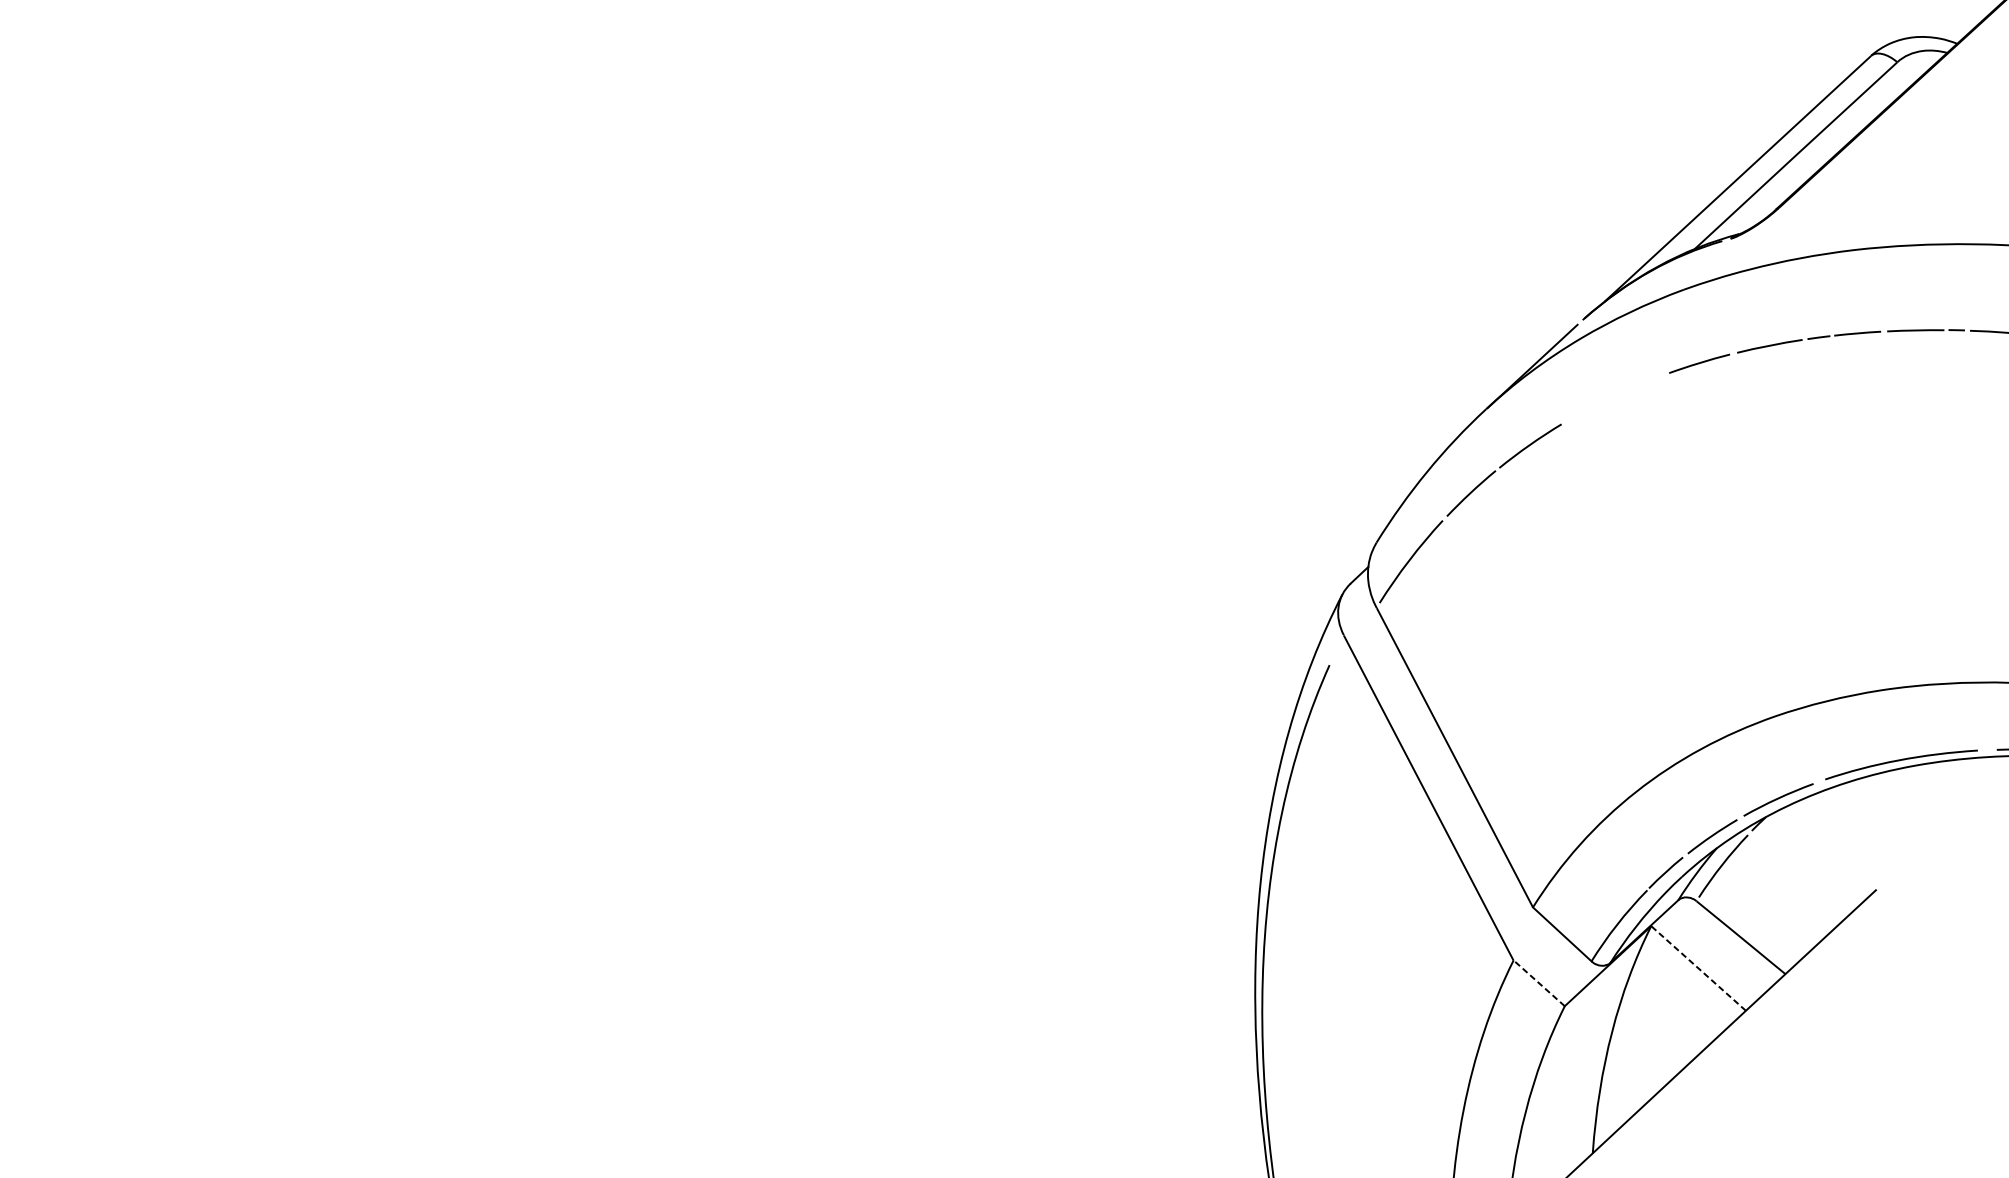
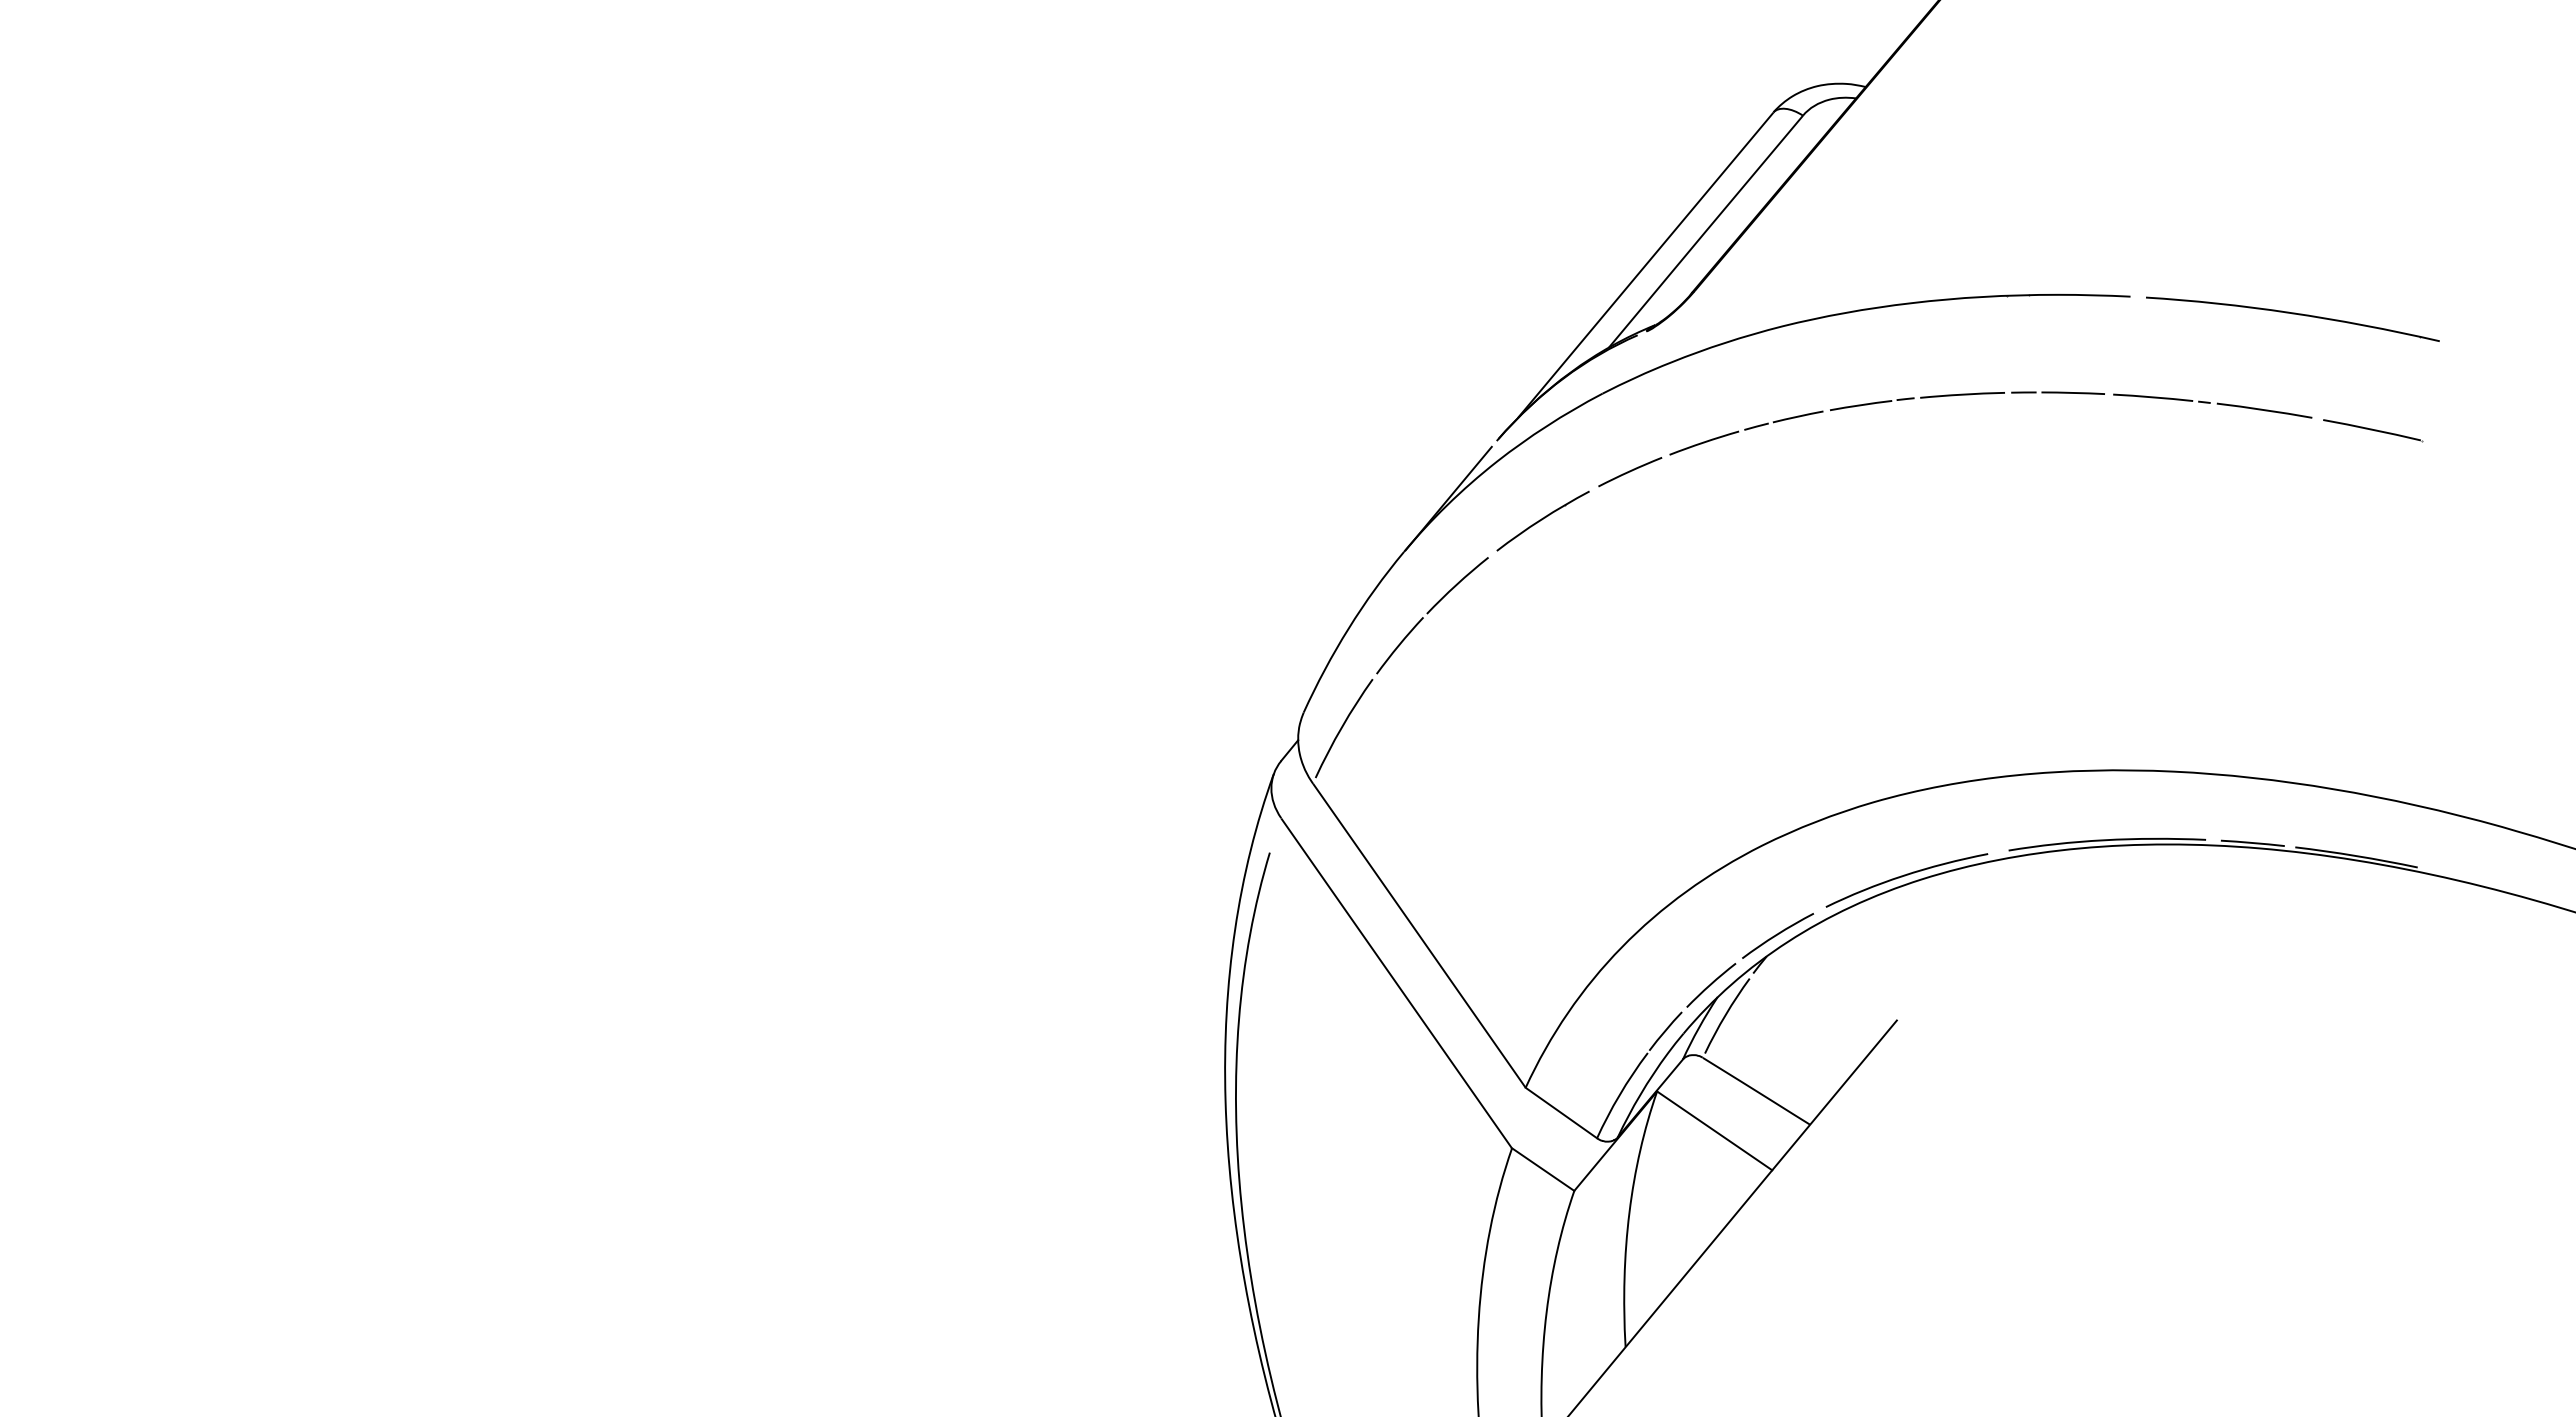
part: (1614, 397) -> (1542, 520), added
line: (1698, 968) -> (1714, 1130), dashed -> solid
line: (1539, 983) -> (1543, 1169), dashed -> solid

